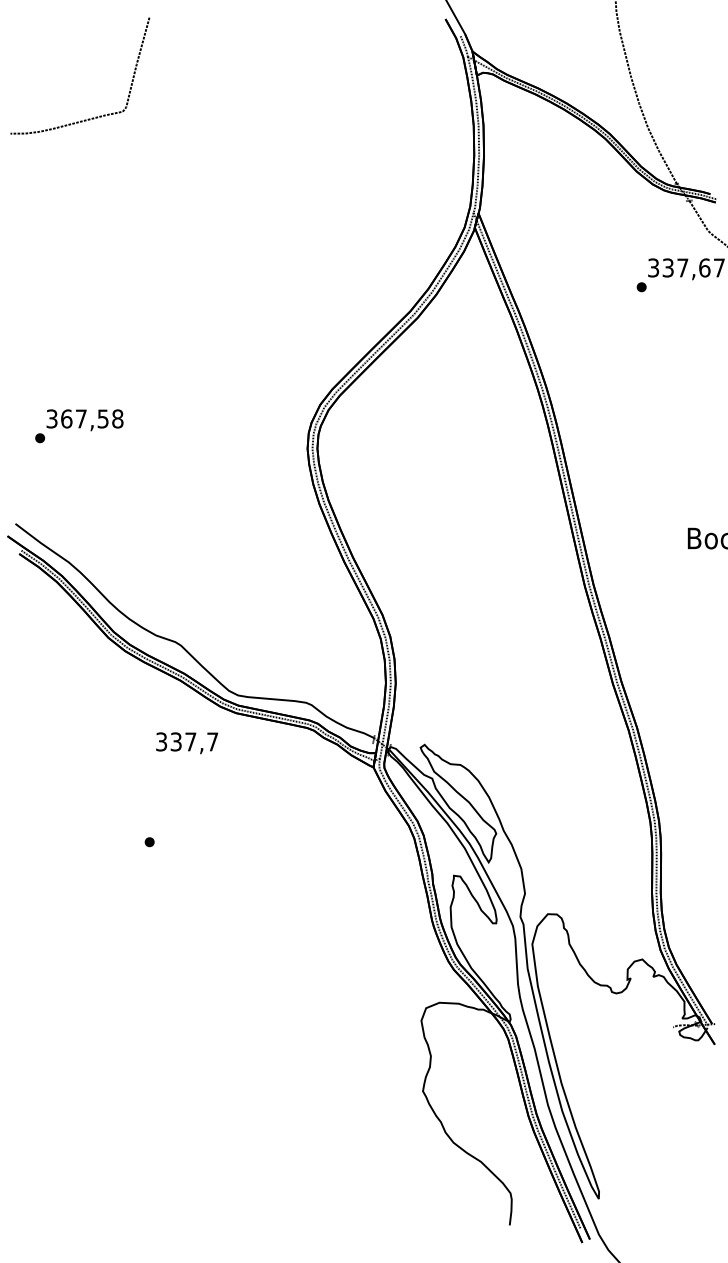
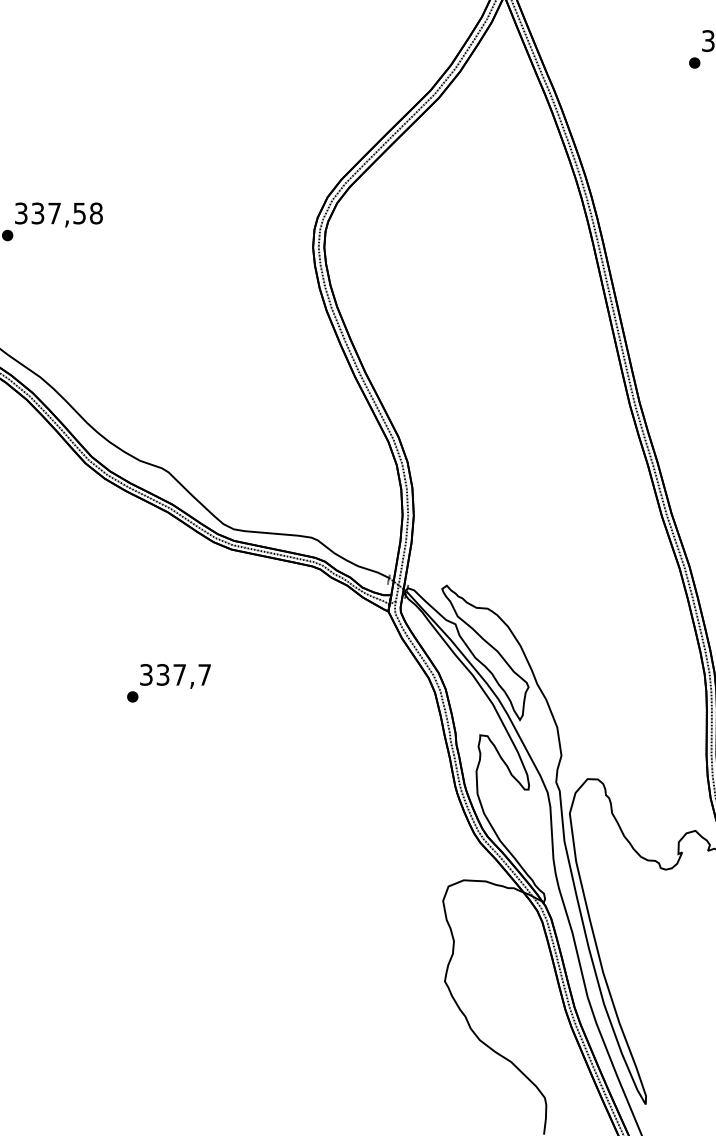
text: (66, 418) -> (37, 212), 367,58 -> 337,58
text: (187, 743) -> (175, 676), moved

